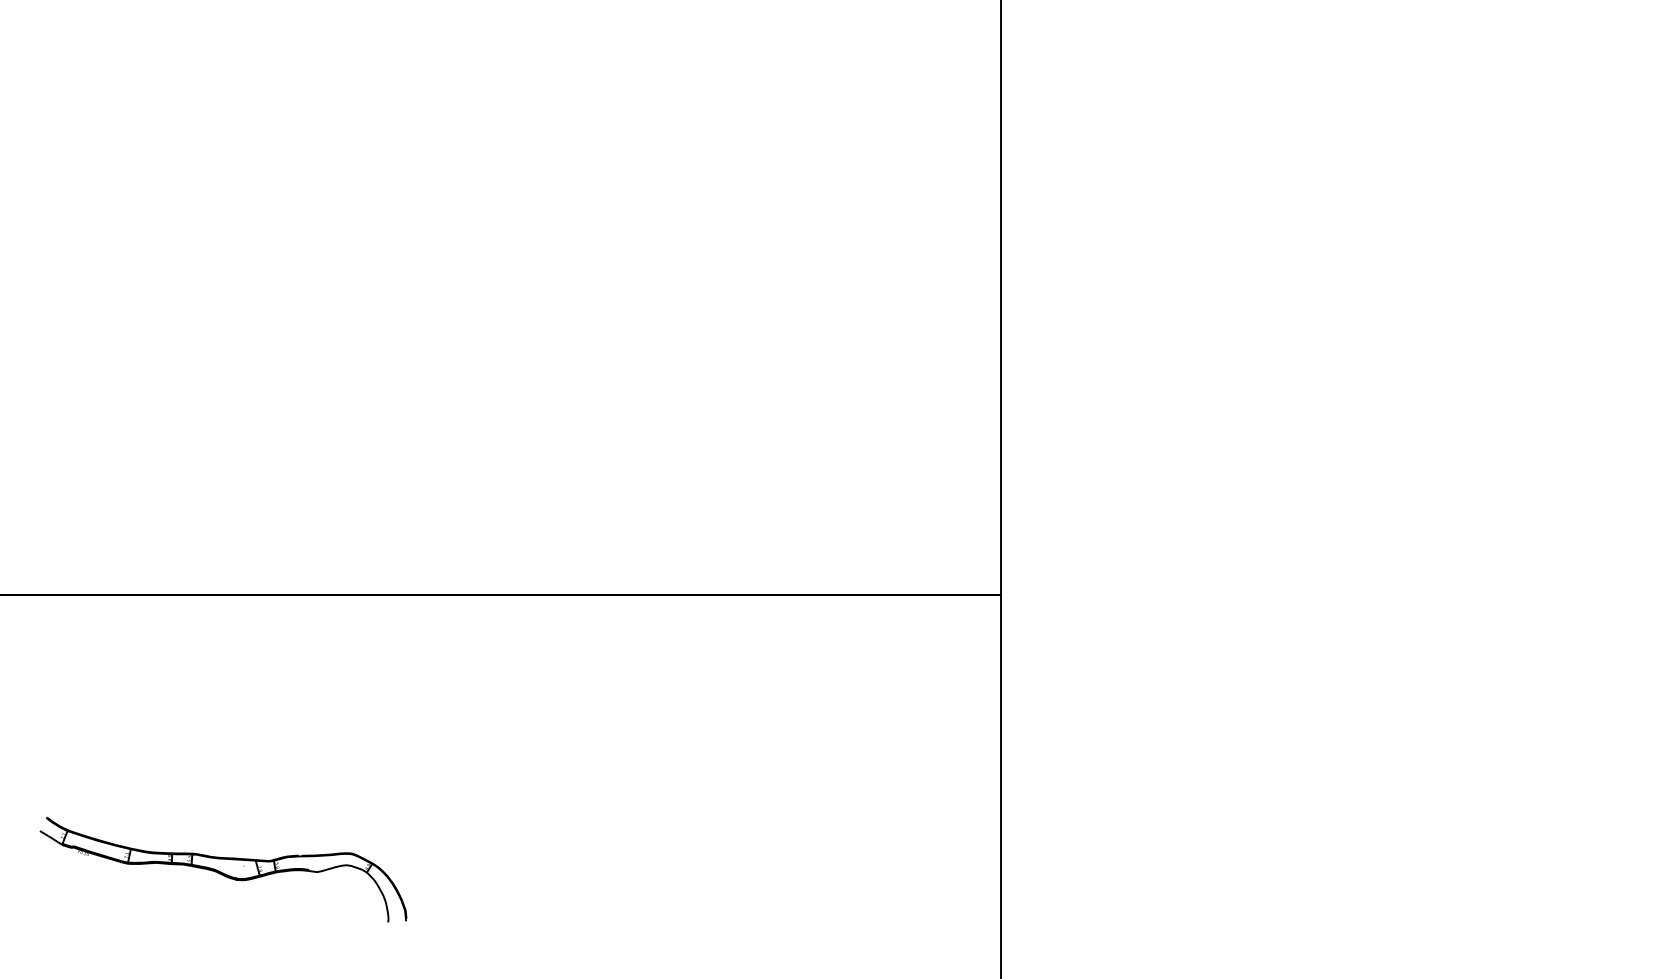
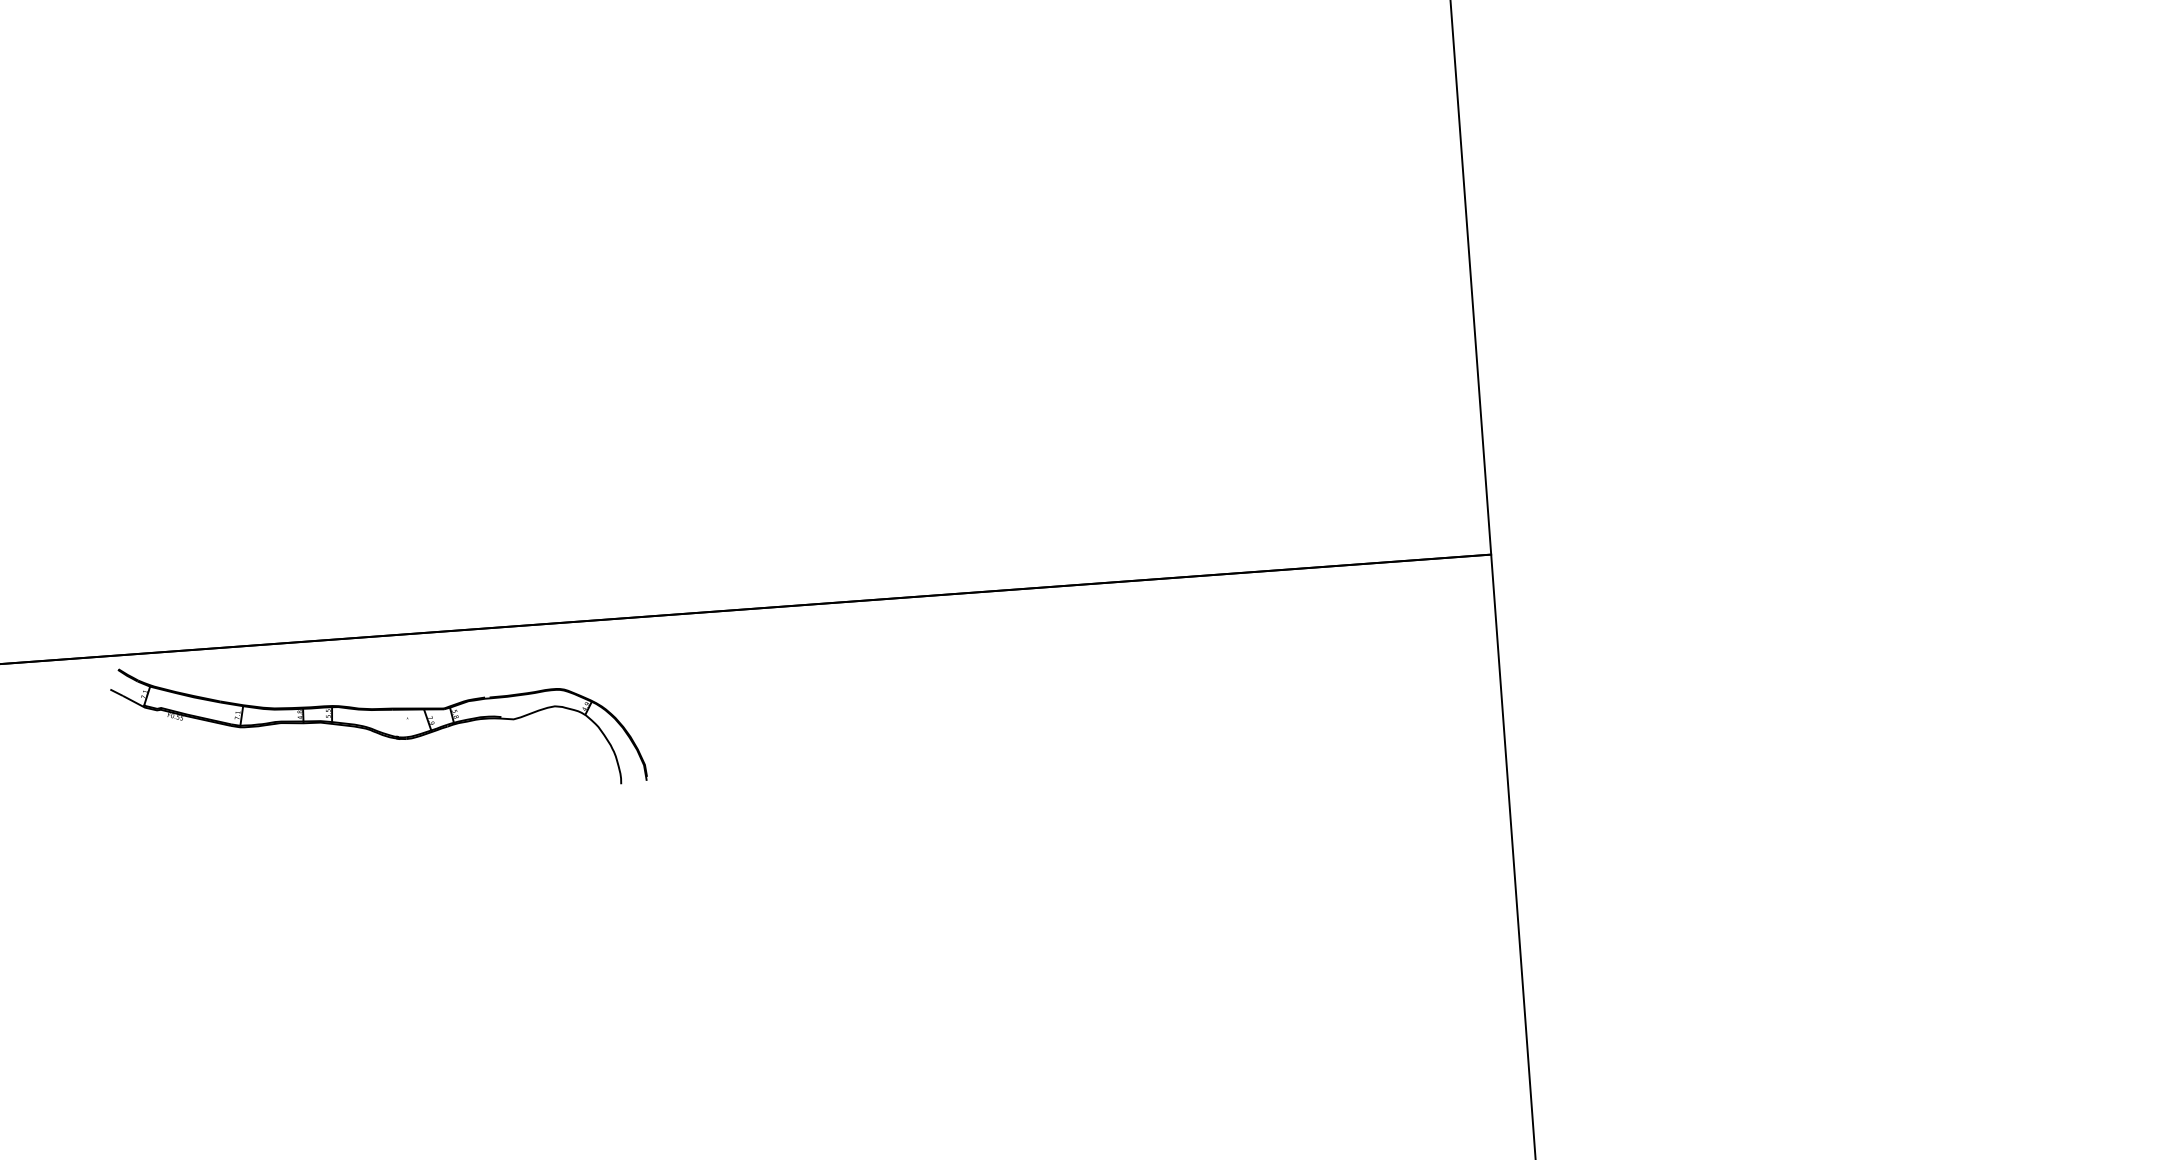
part: (223, 869) -> (378, 725), moved

